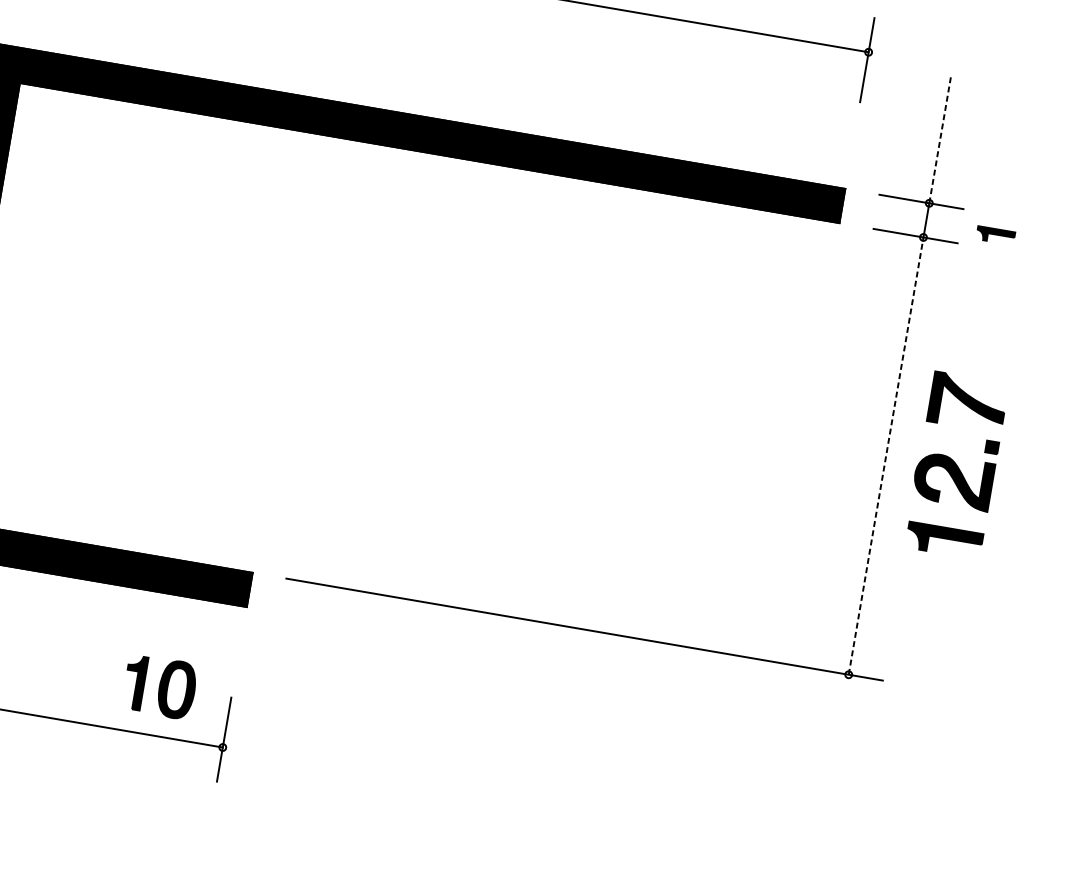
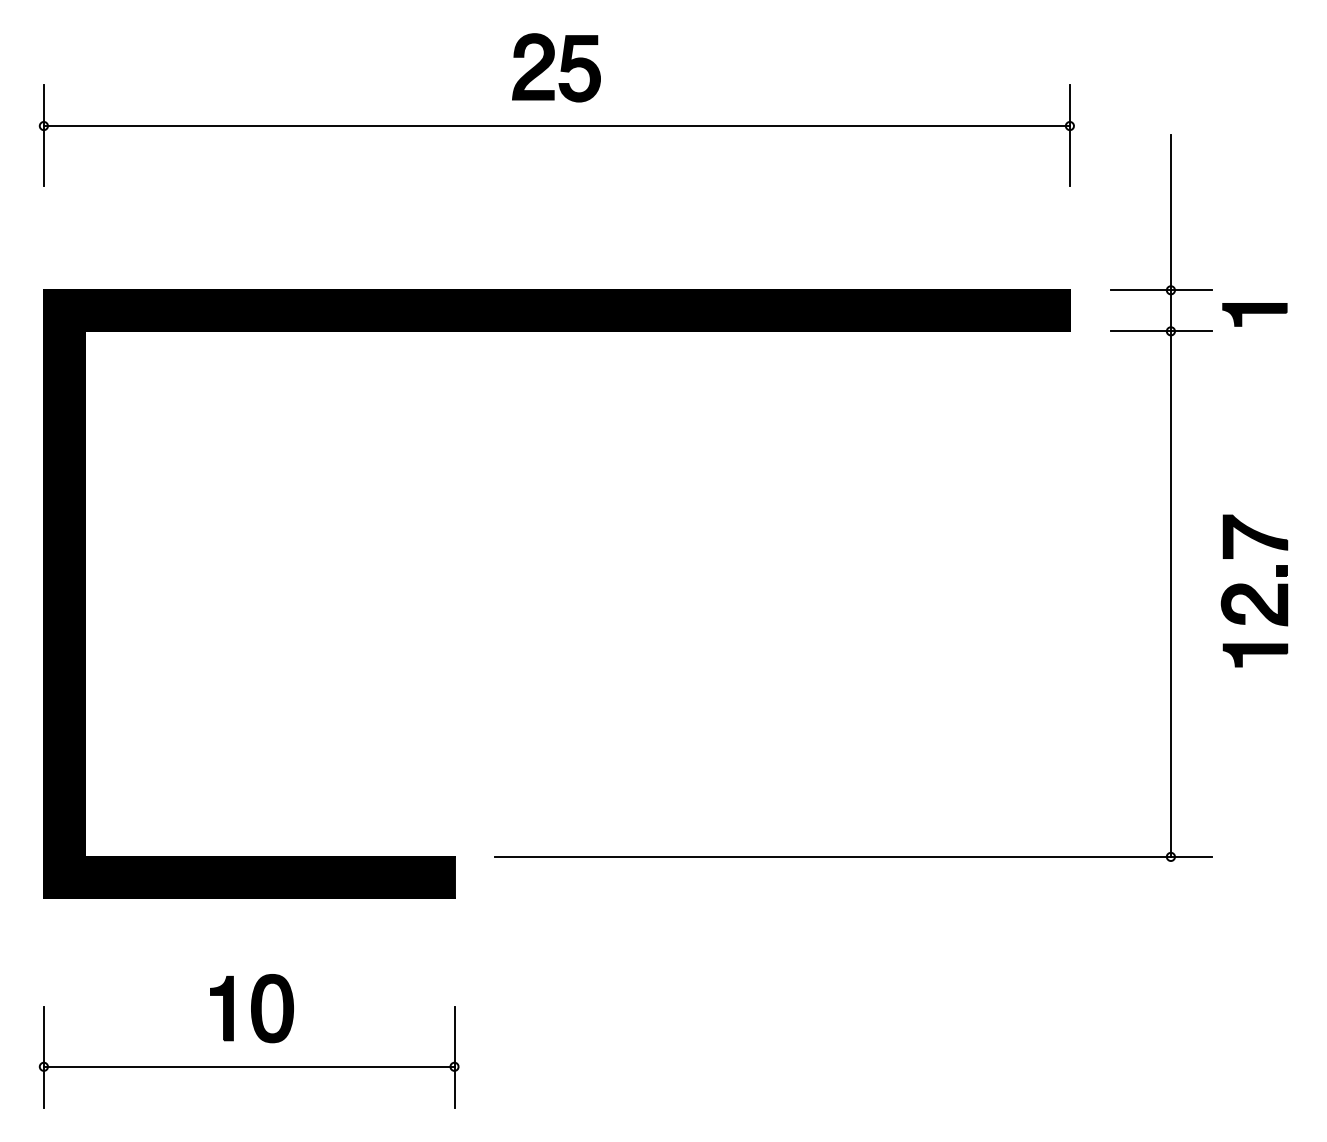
line: (940, 138) -> (1170, 212), dashed -> solid
part: (995, 235) -> (1254, 314), size x1.43
line: (885, 456) -> (1170, 594), dashed -> solid
part: (956, 464) -> (1254, 590), size x0.71
part: (159, 686) -> (251, 1008), moved

